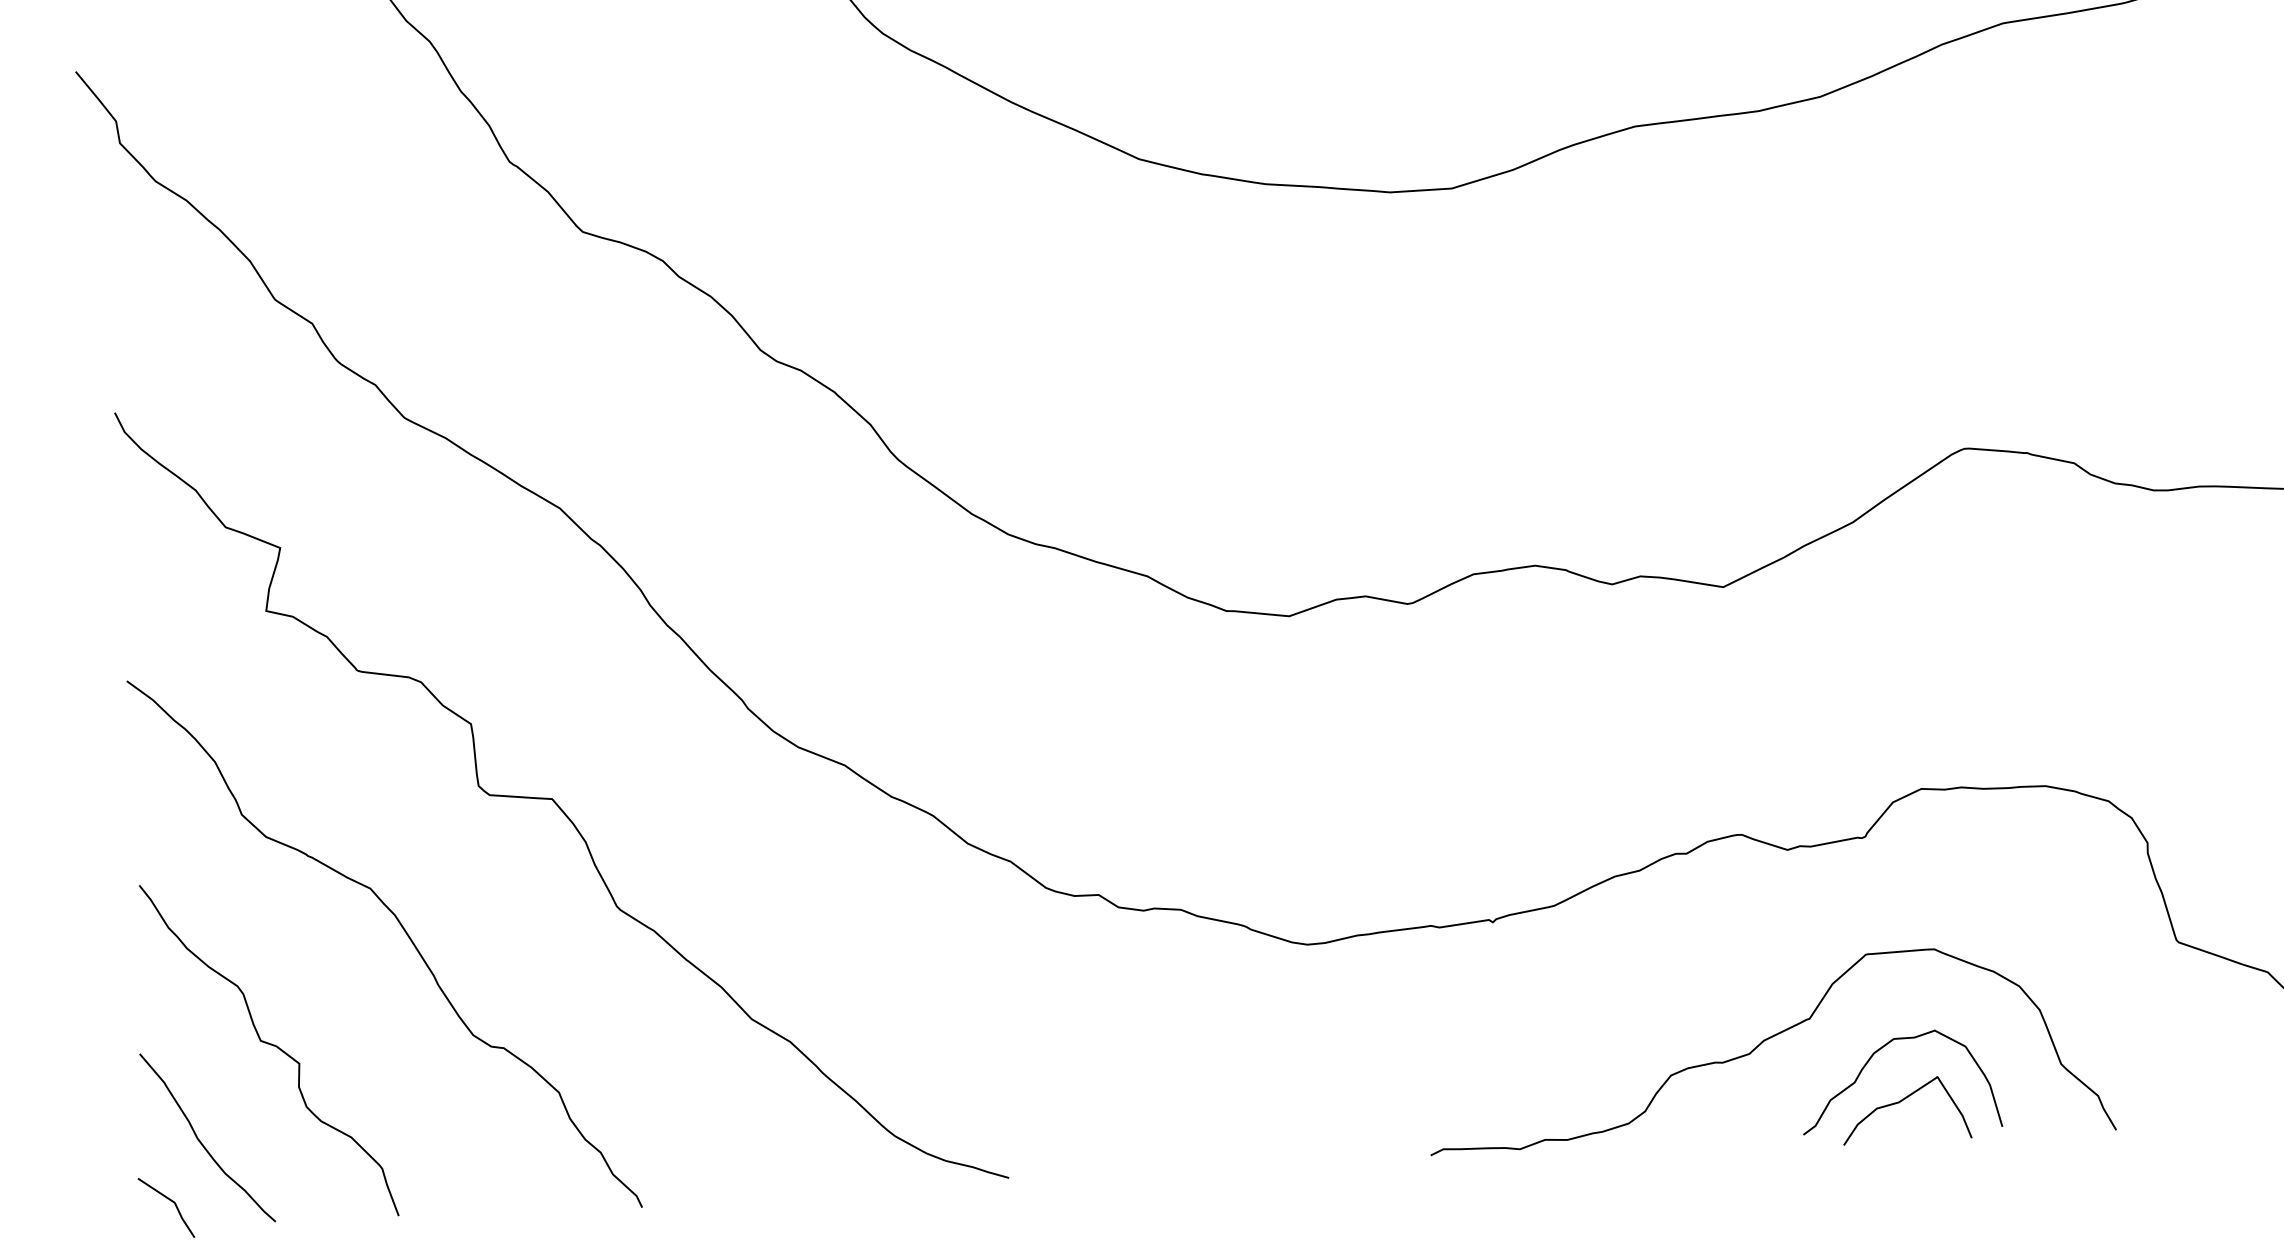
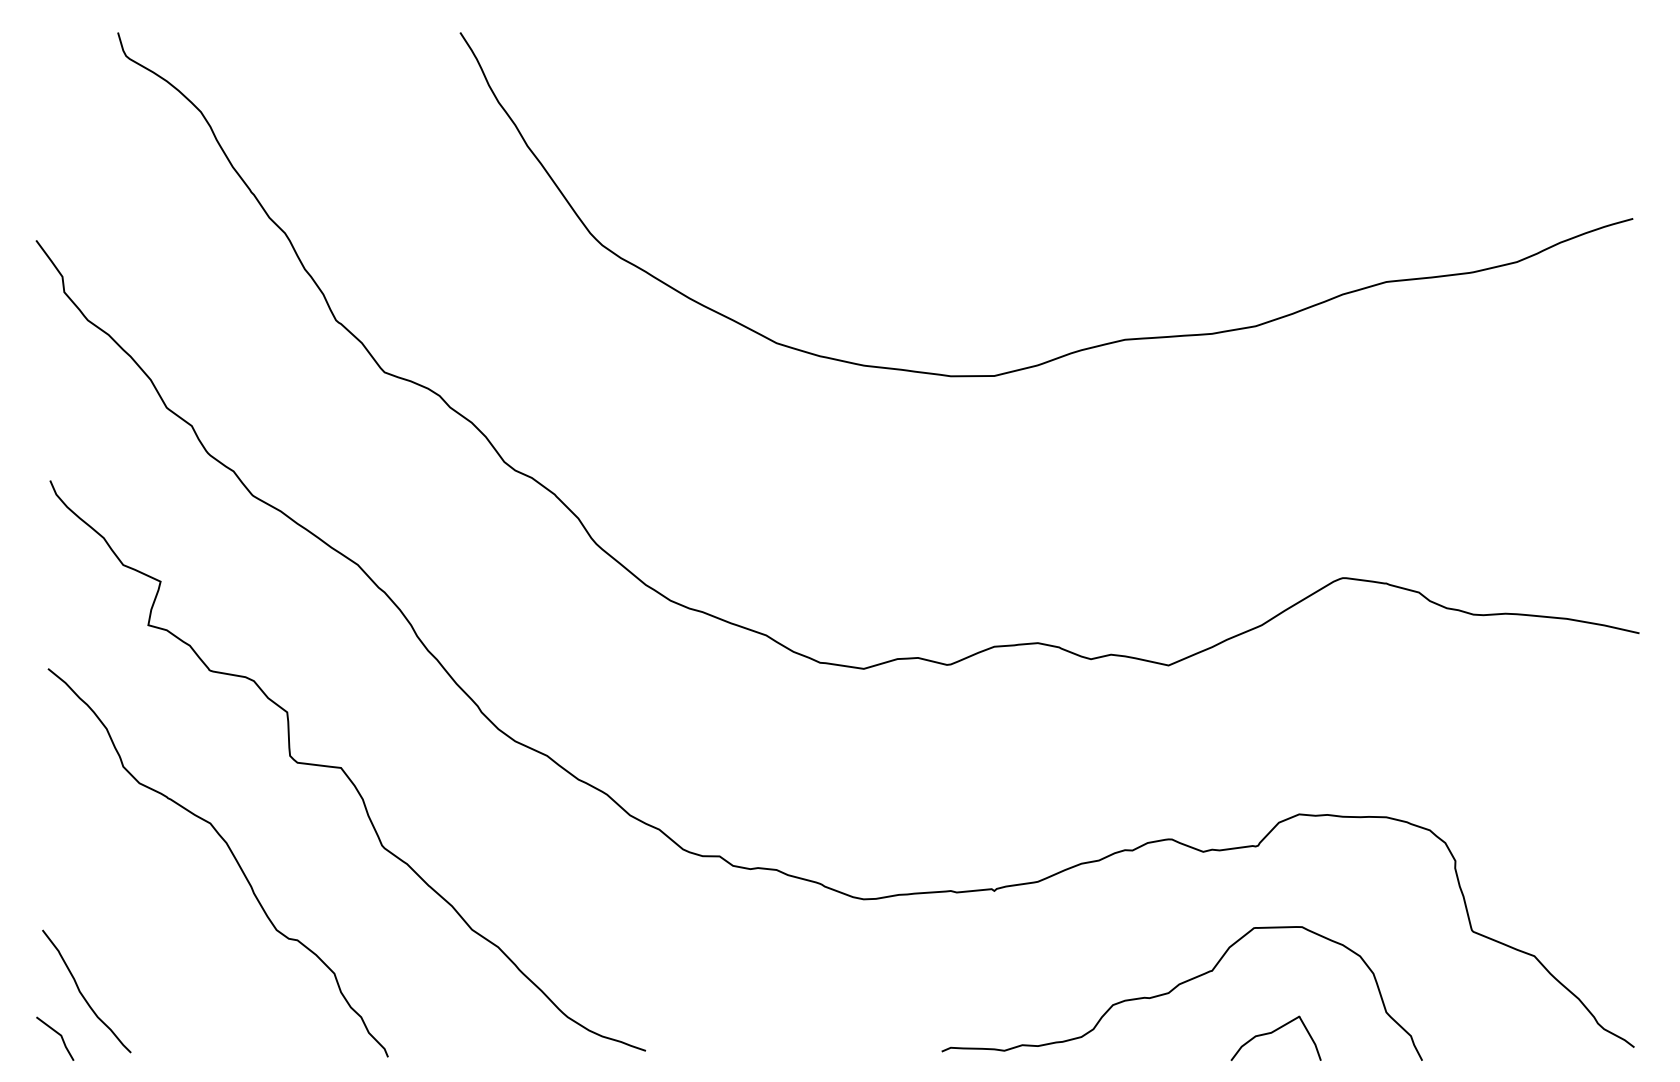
curve: (270, 1045) -> (134, 929), removed
curve: (1869, 1062) -> (1252, 1003), removed

